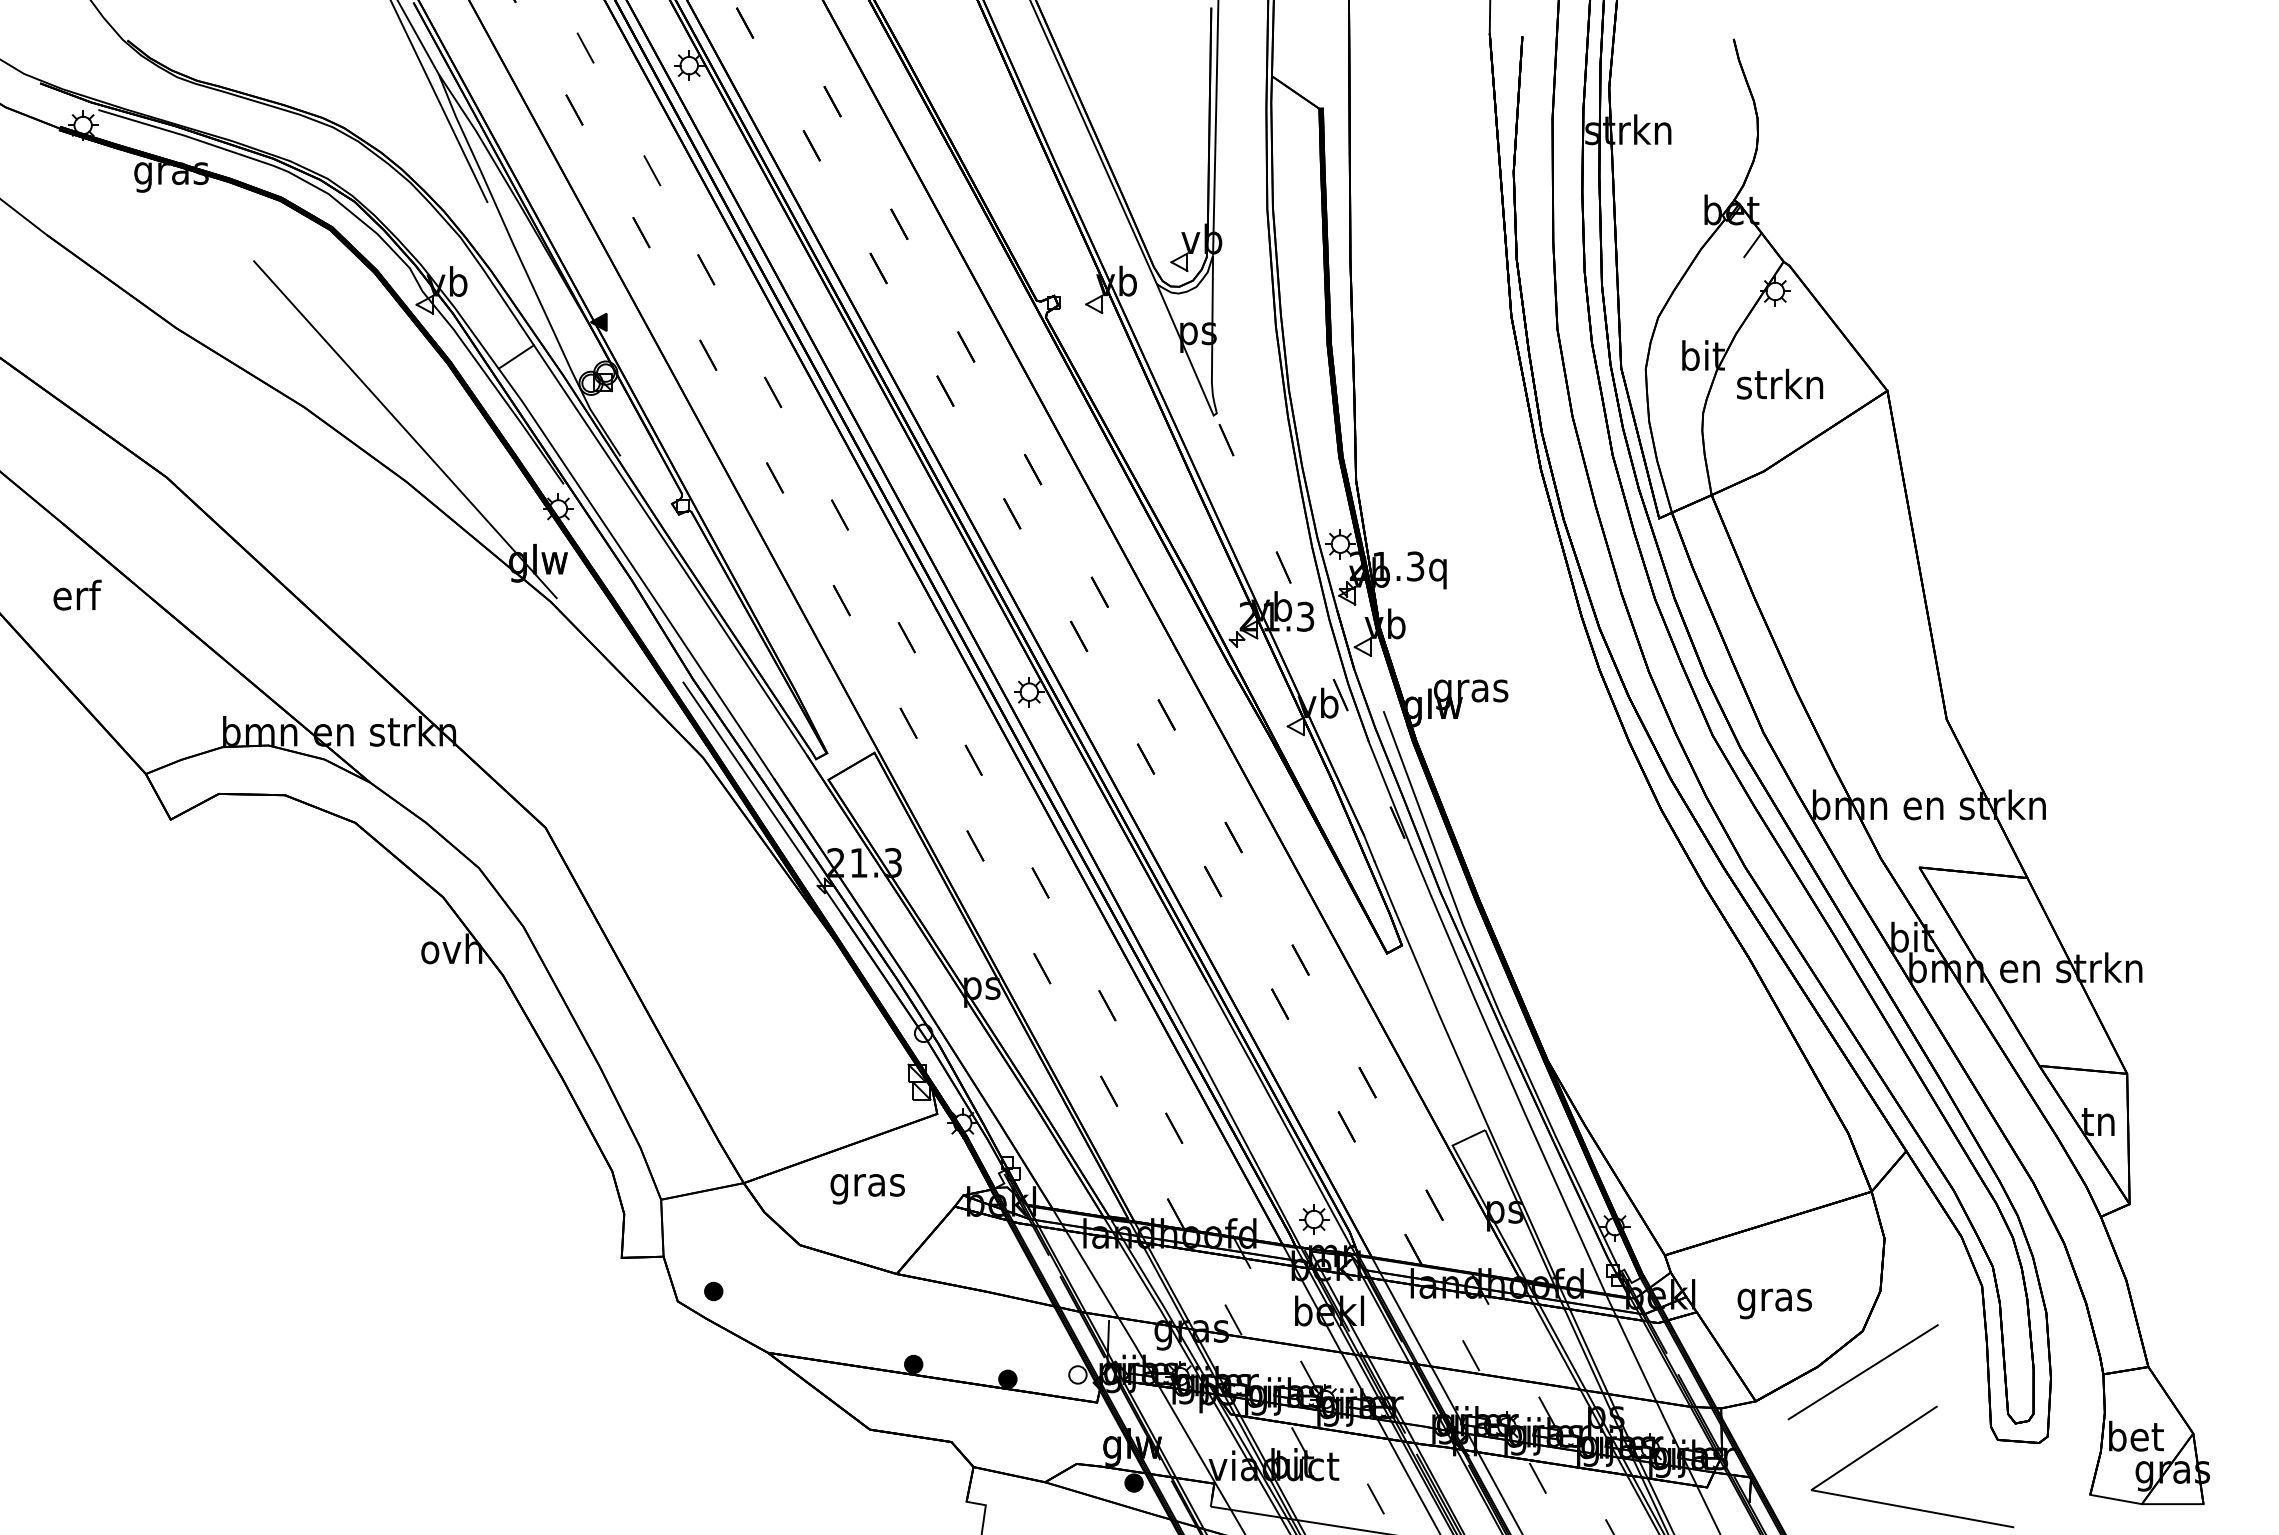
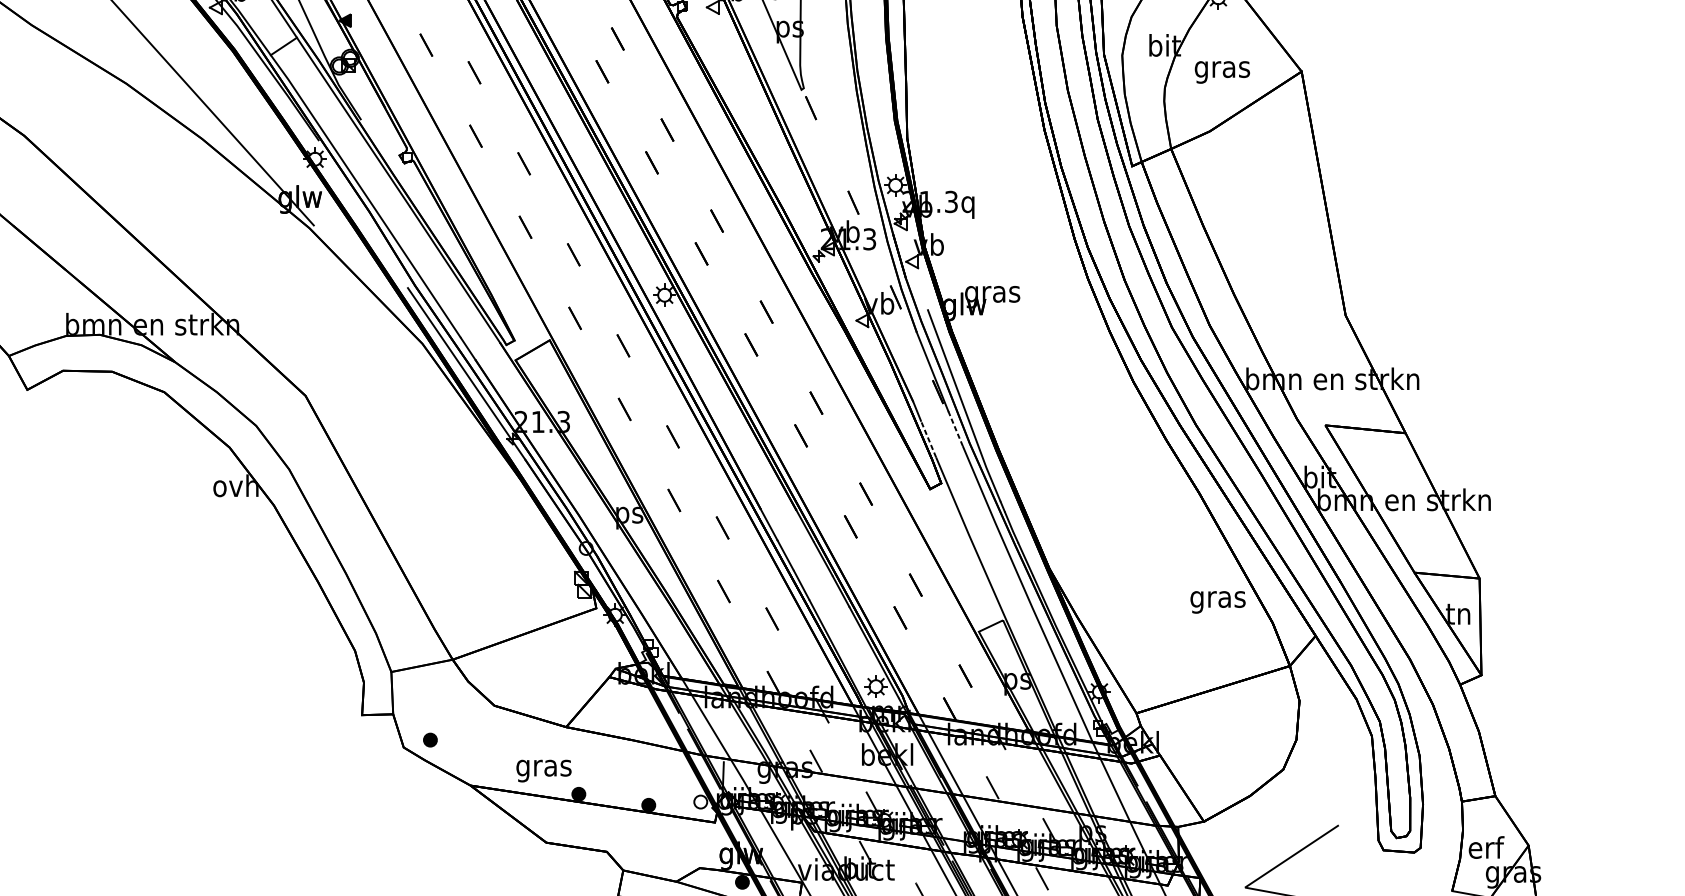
text: (1780, 387) -> (1222, 69), strkn -> gras
line: (1421, 872) -> (955, 429), solid -> dashed
line: (1384, 886) -> (928, 439), solid -> dashed
text: (867, 1189) -> (543, 771), moved
text: (1774, 1303) -> (1217, 602), moved
line: (1862, 1372) -> (1283, 800), removed
text: (2136, 1435) -> (1486, 847), bet -> erf

